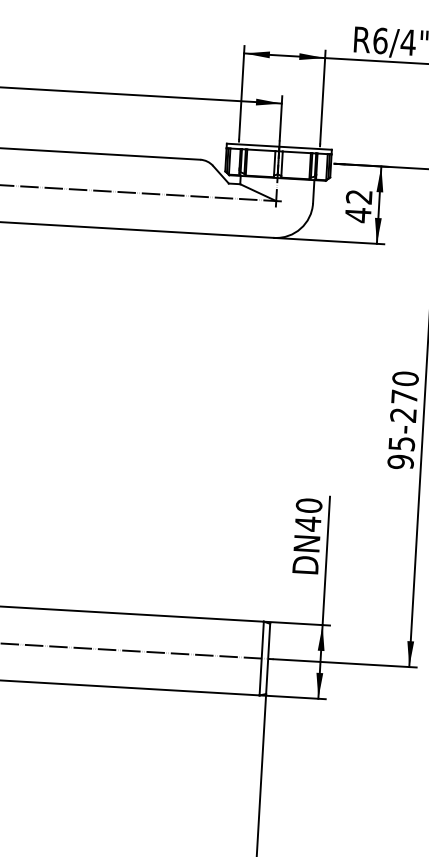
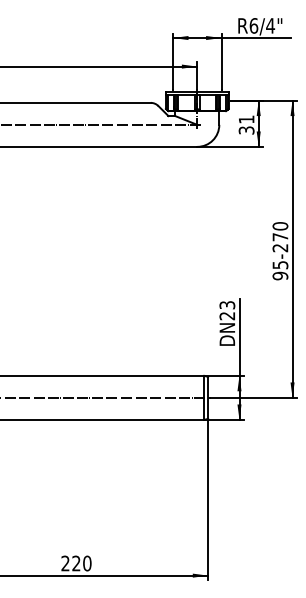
text: (358, 205) -> (246, 124), 42 -> 31
text: (308, 514) -> (227, 310), 40 -> 23

